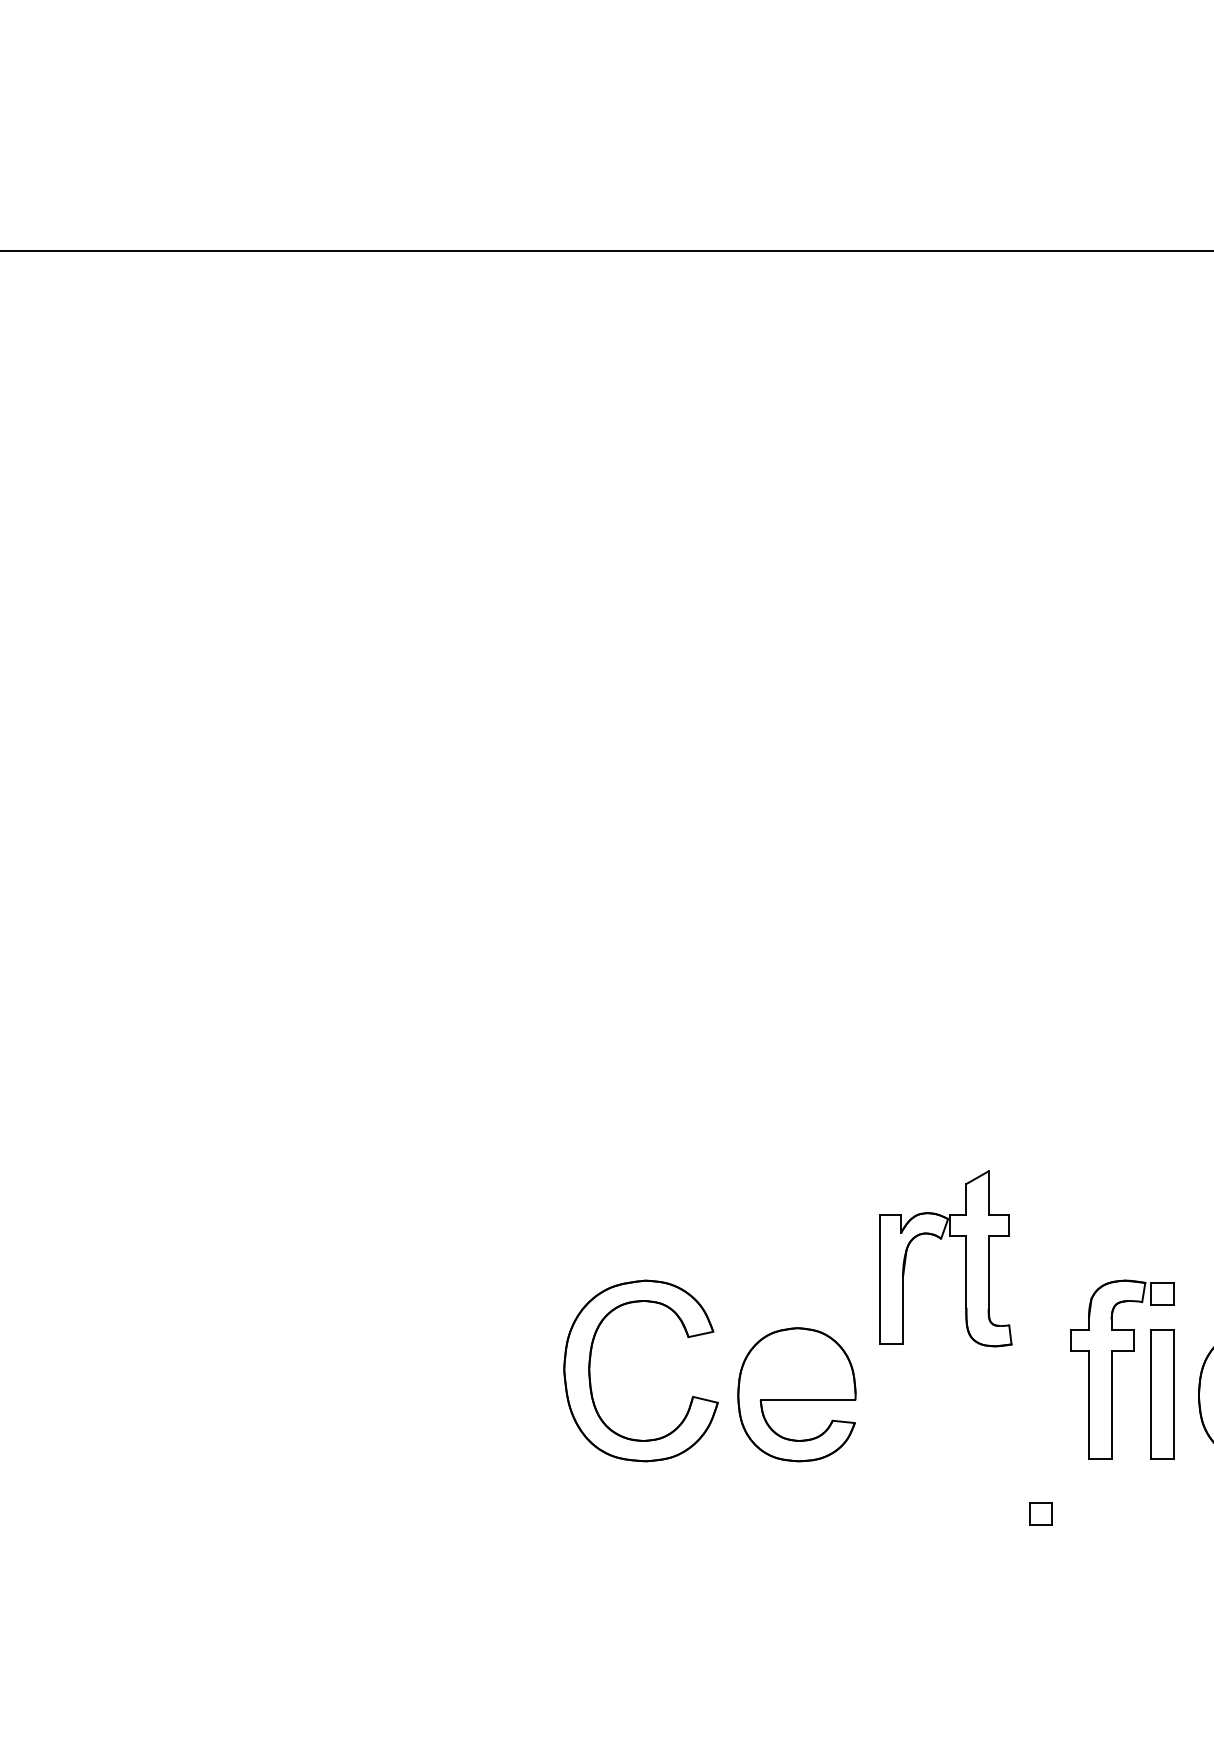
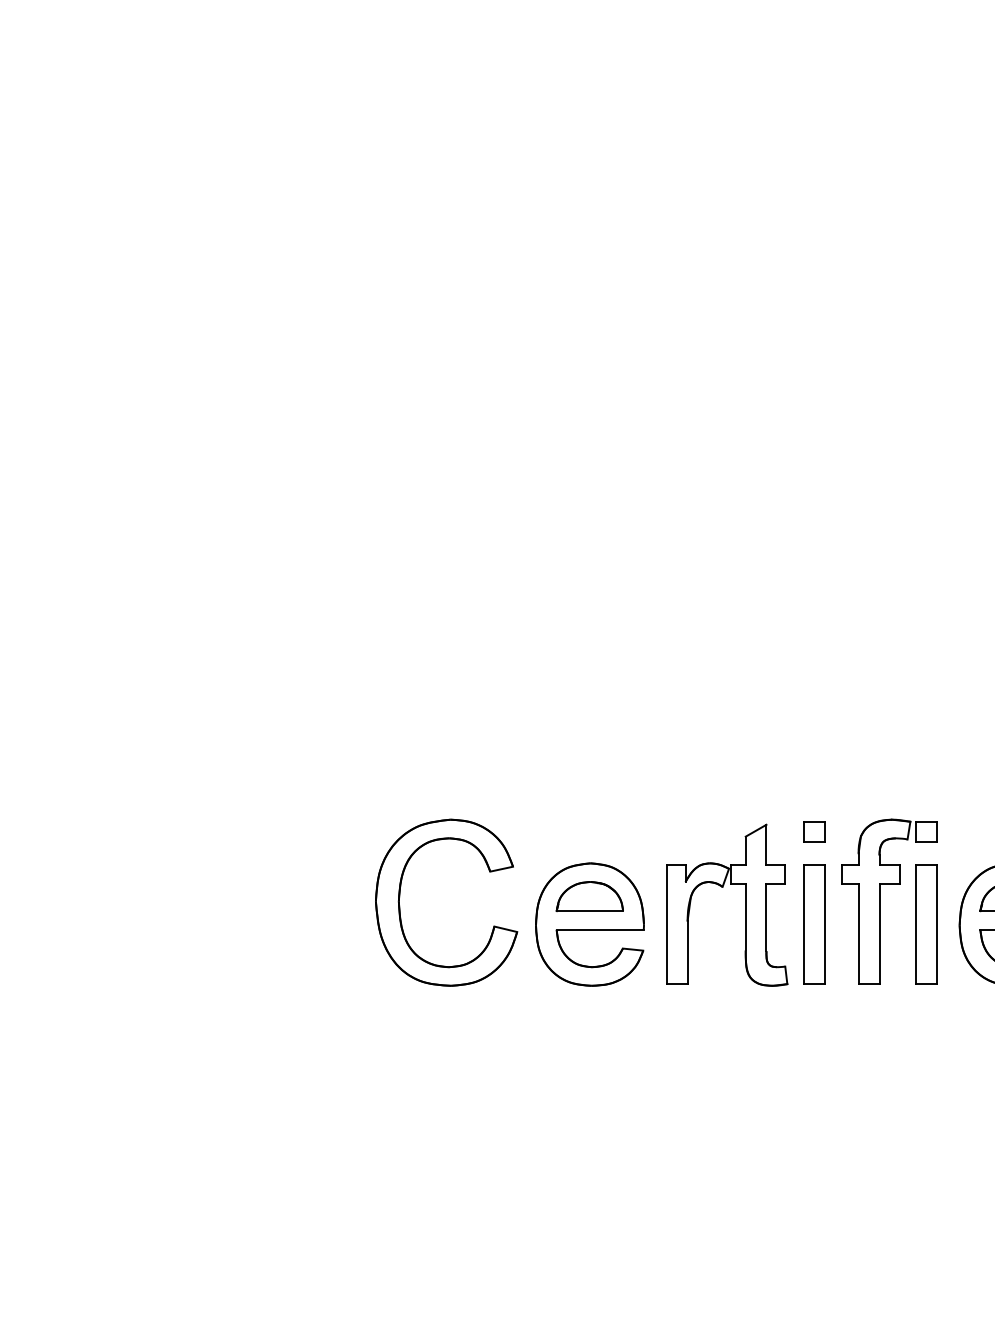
part: (941, 1239) -> (722, 887), moved
part: (796, 1363) -> (589, 895), added
part: (1040, 1394) -> (813, 924), added
part: (1040, 1513) -> (813, 831), moved

